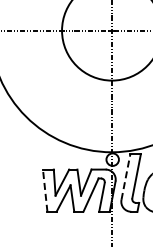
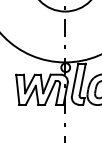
line: (126, 176) -> (75, 79), dashed -> solid
line: (45, 190) -> (18, 89), dashed -> solid

